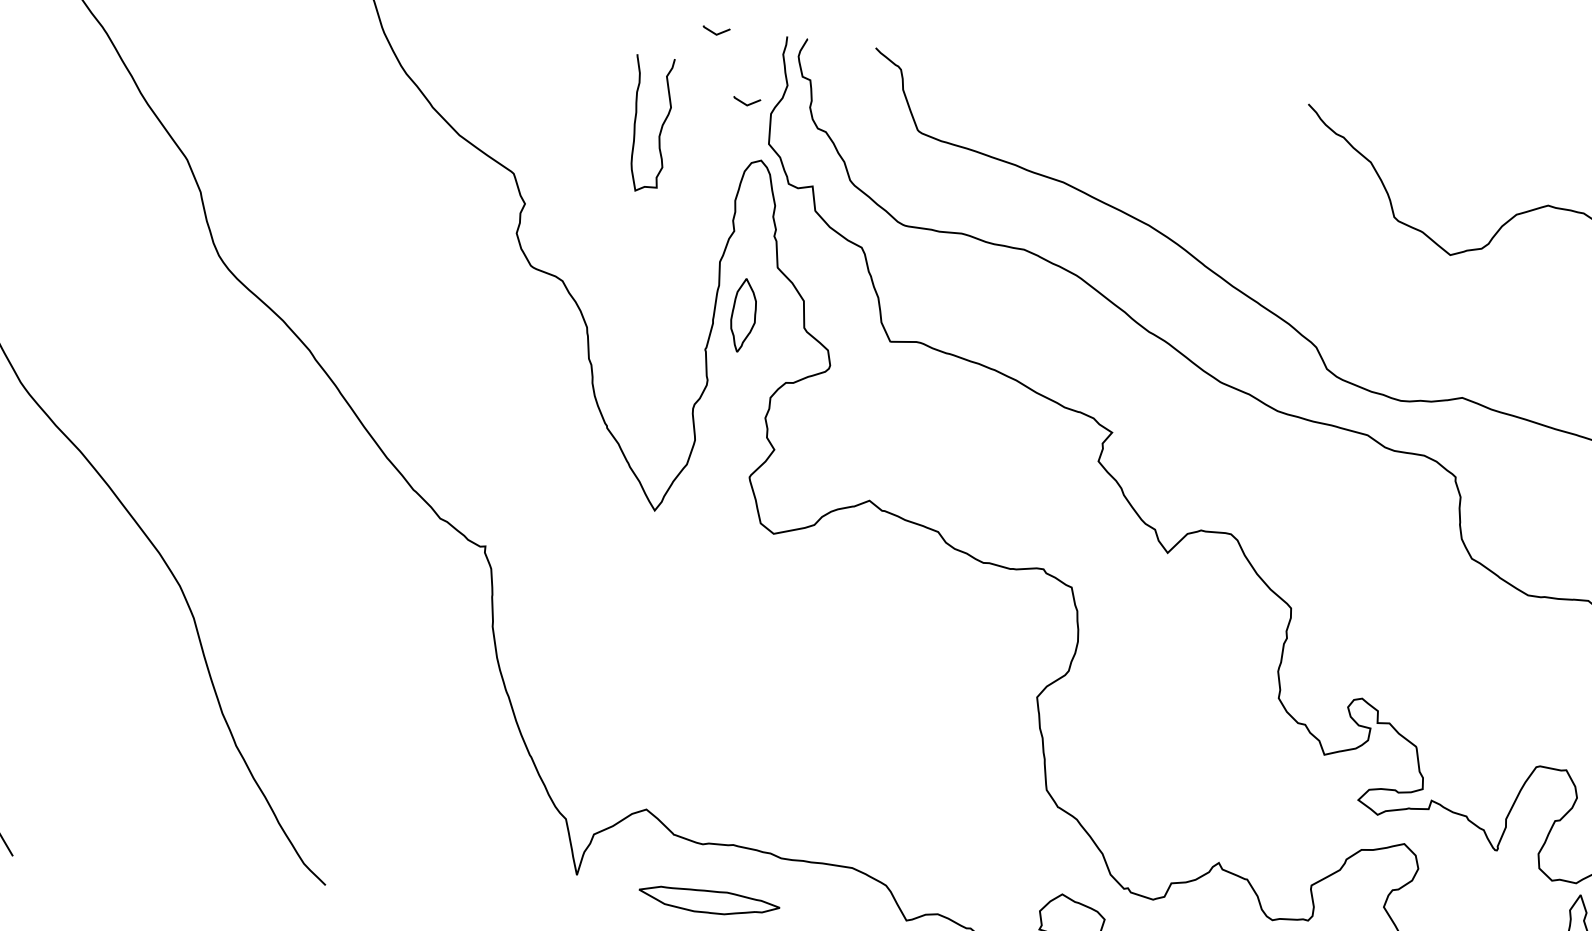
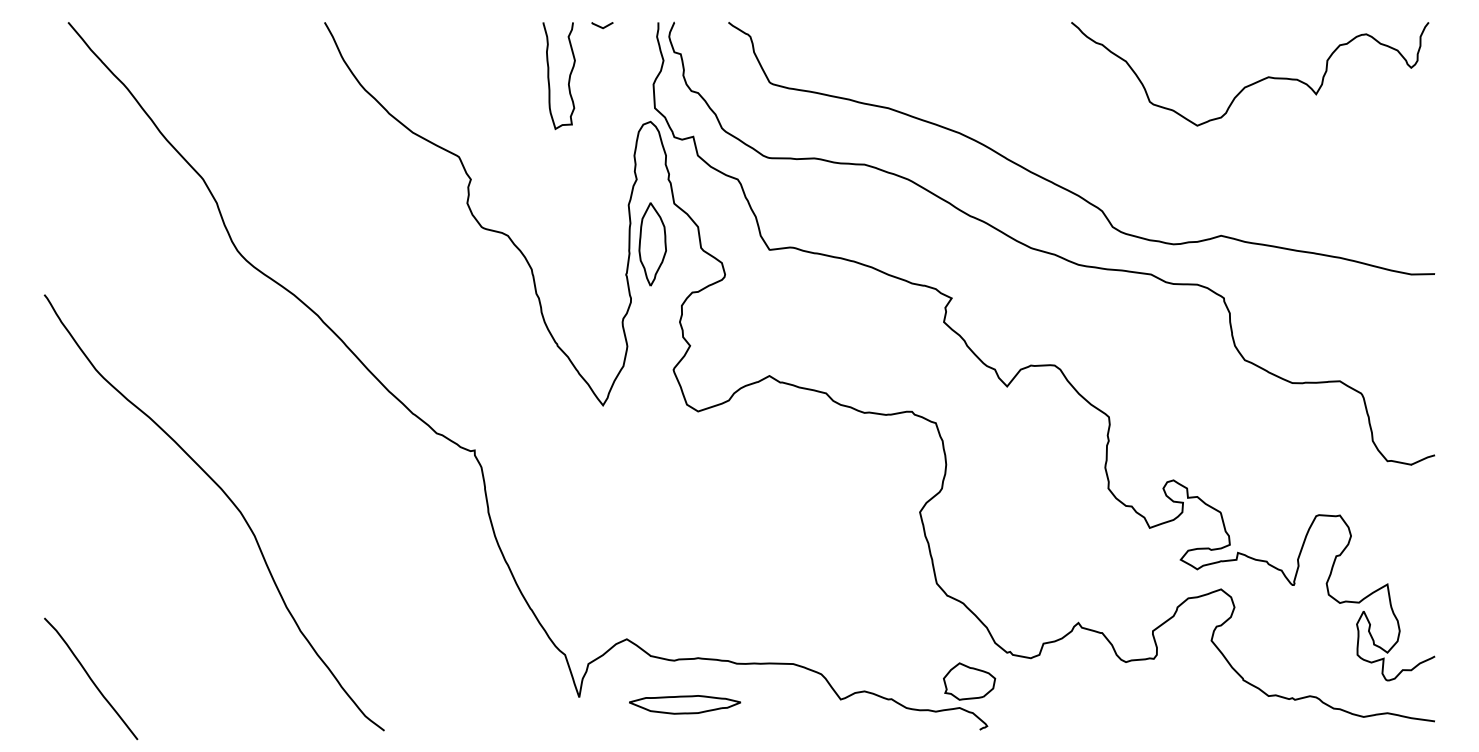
line: (745, 102) -> (632, 78), removed
curve: (636, 123) -> (549, 76), moved
part: (743, 315) -> (652, 244), size x1.43

